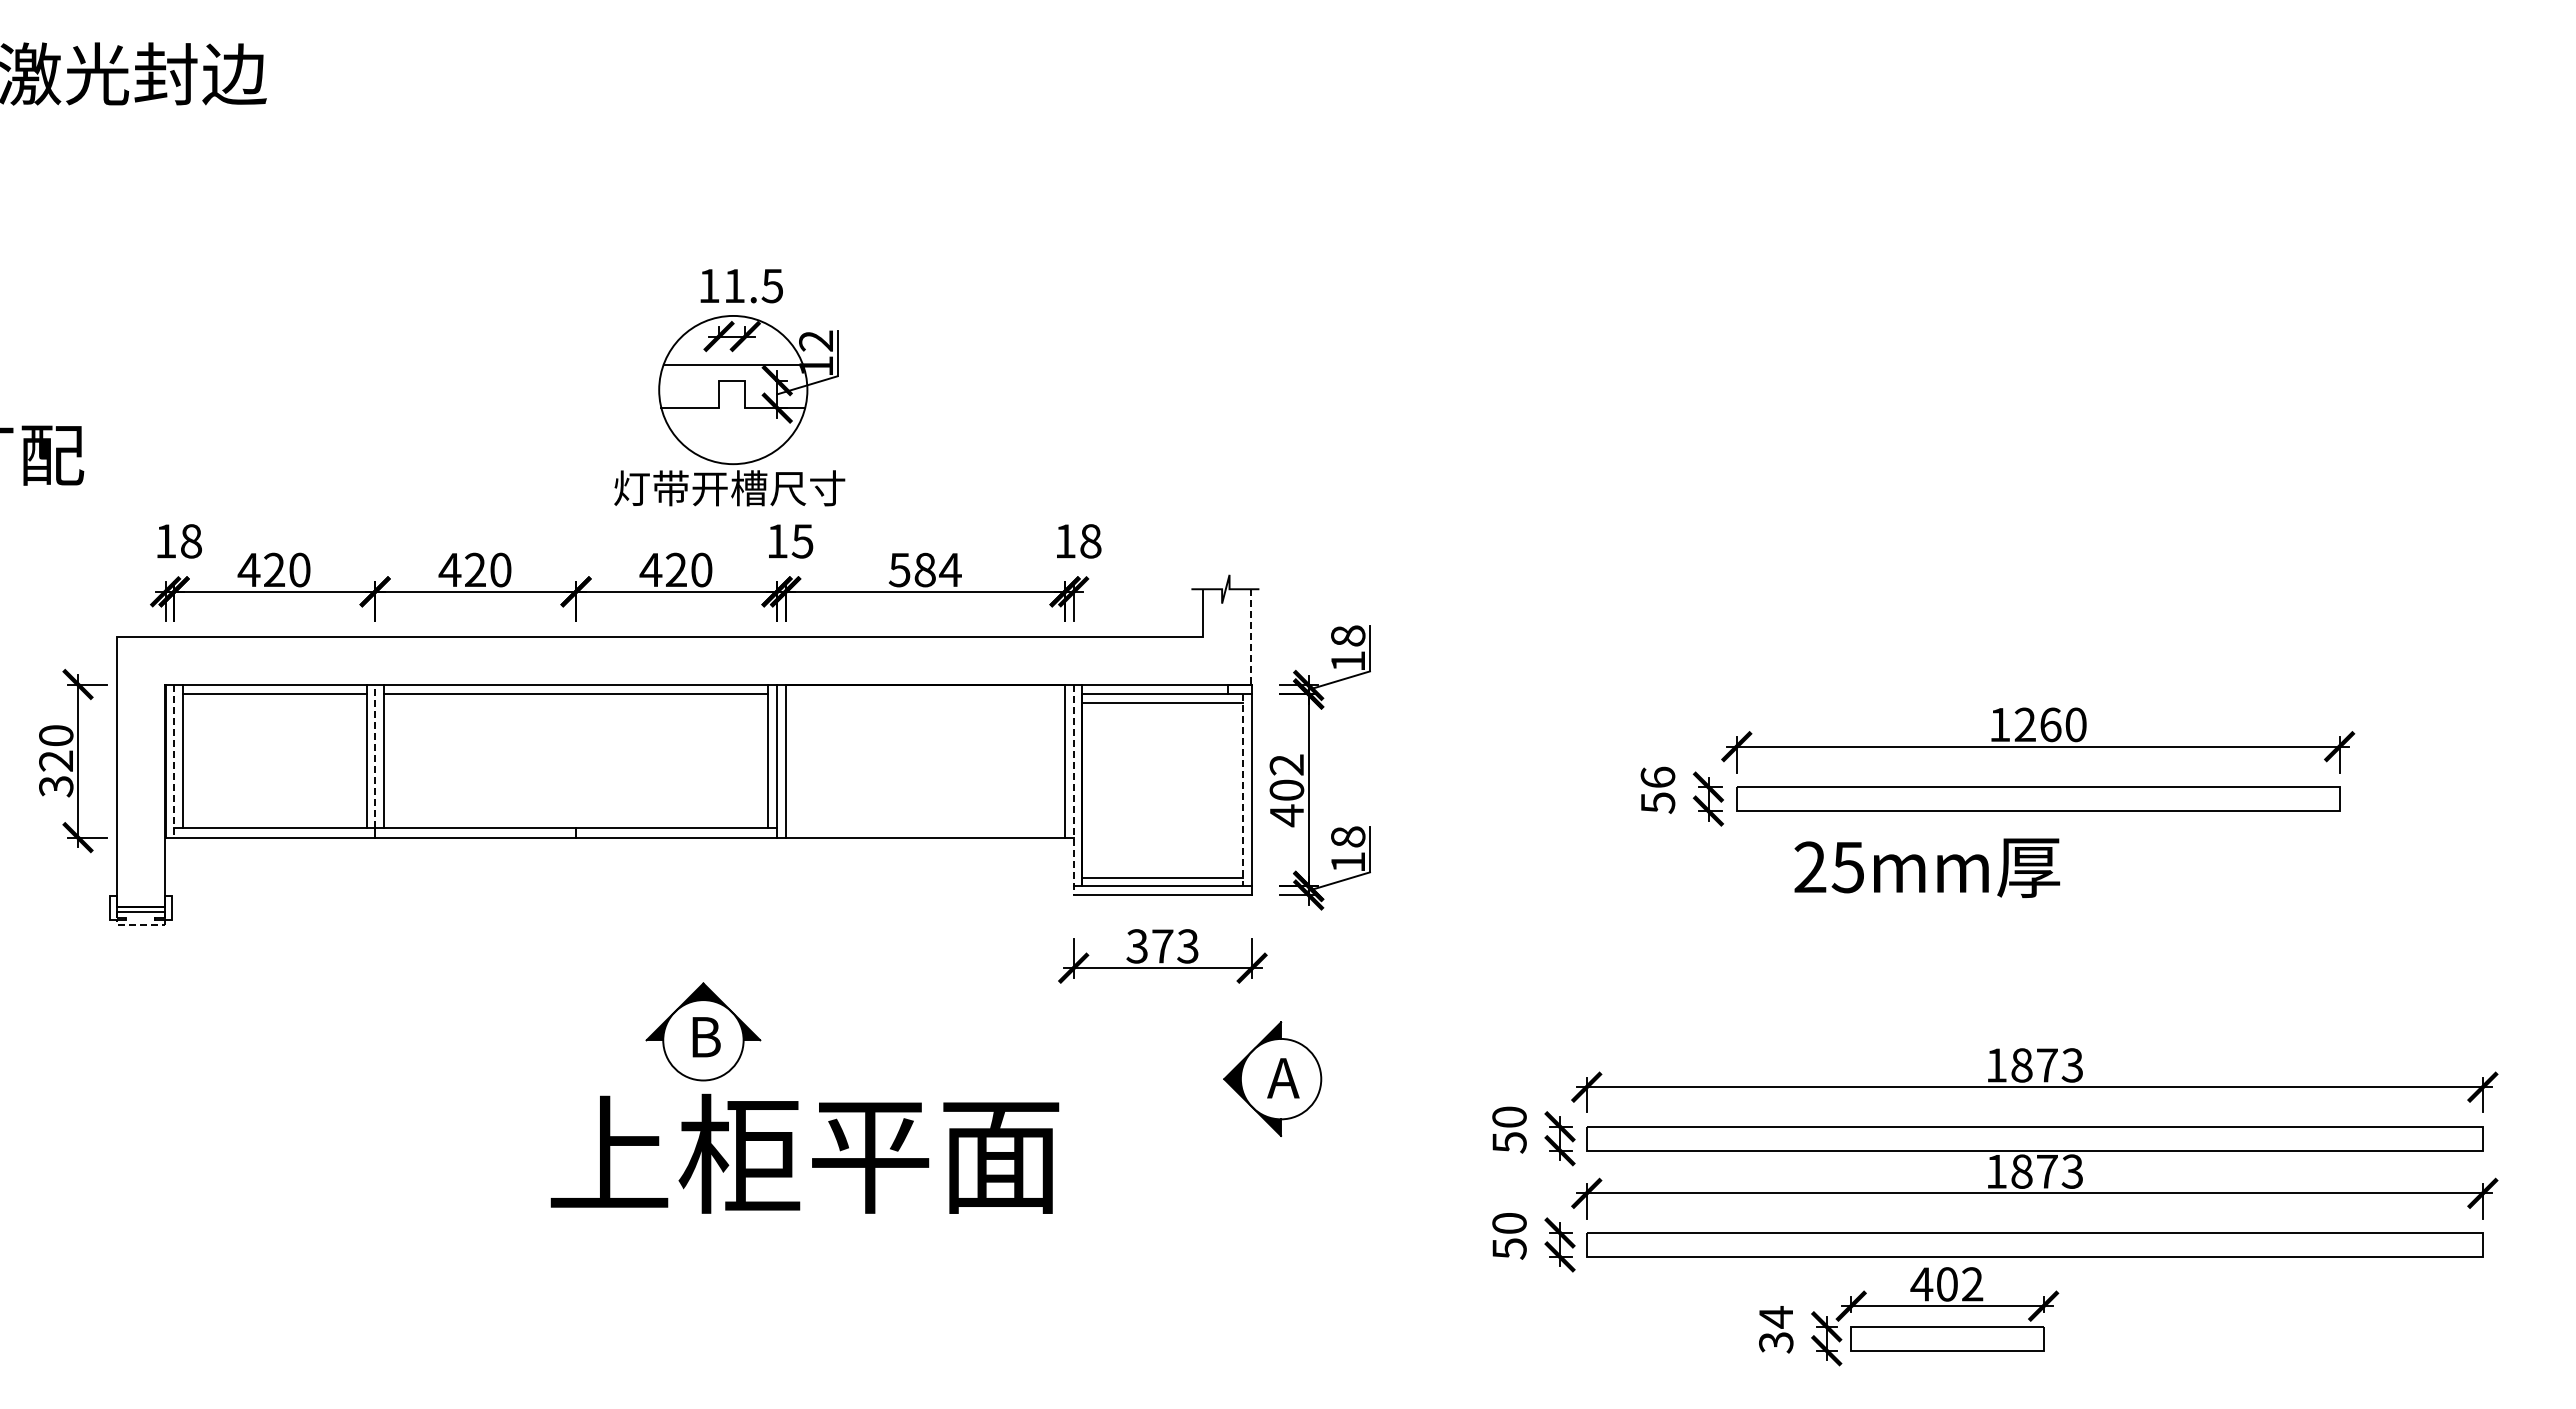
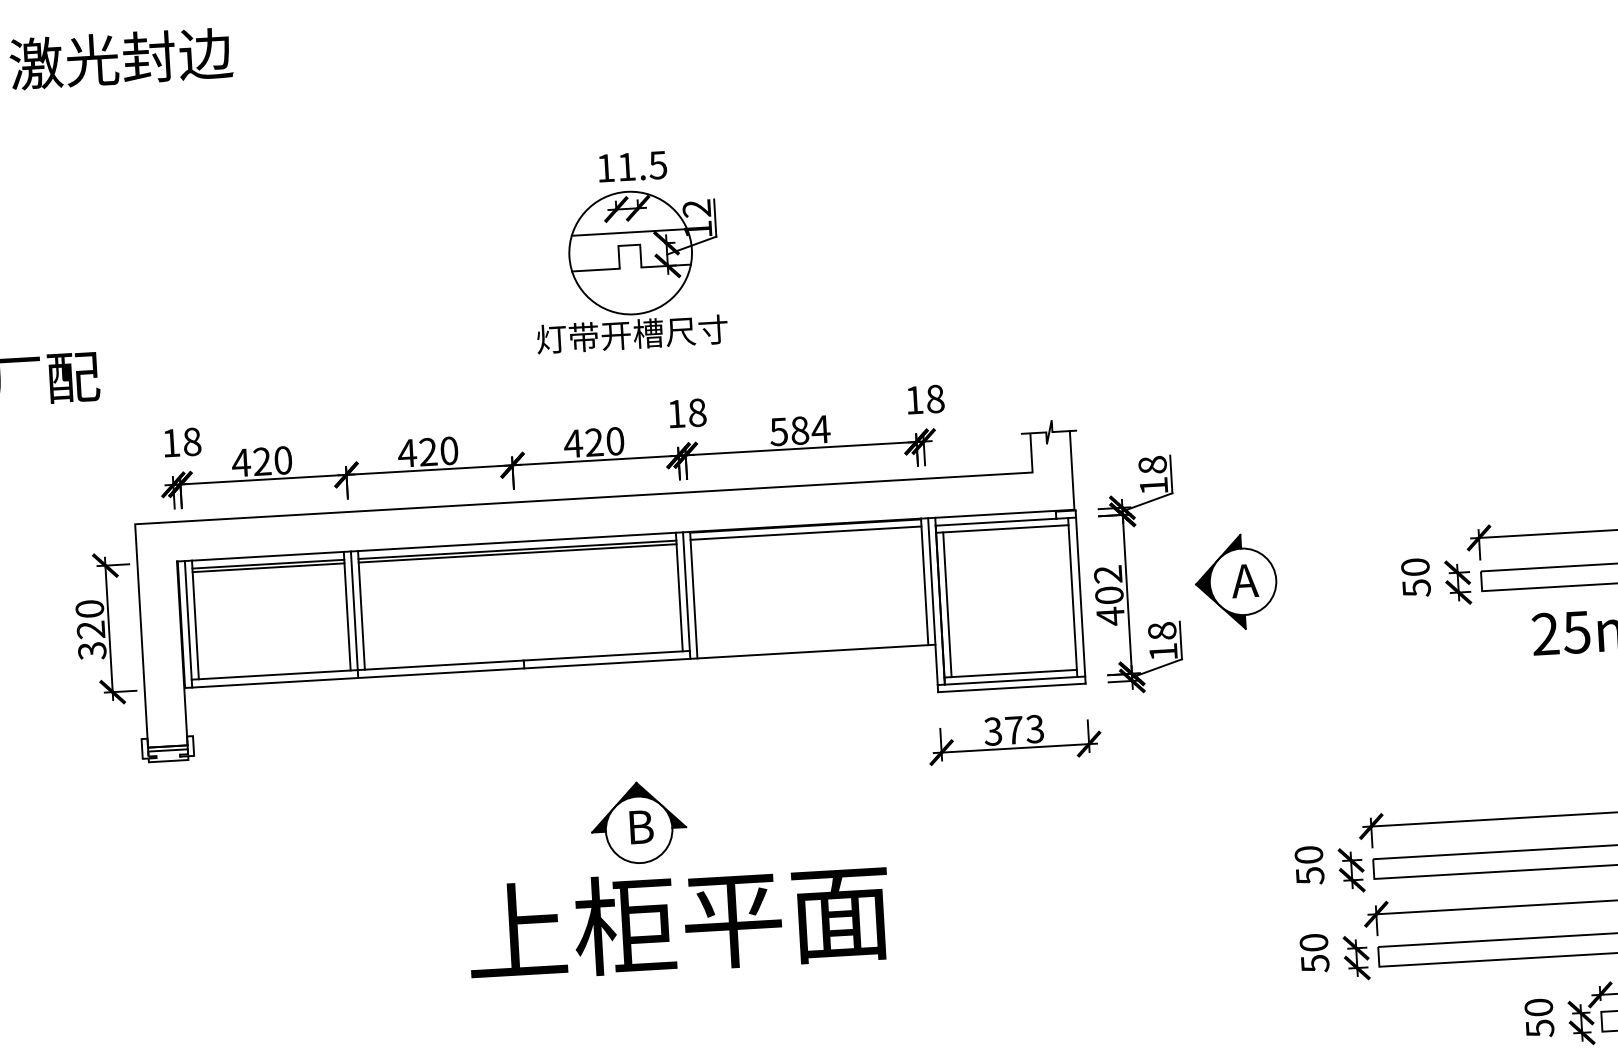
part: (729, 387) -> (627, 251), moved
text: (802, 541) -> (697, 412), 15 -> 18
line: (1250, 636) -> (1071, 470), dashed -> solid
line: (925, 694) -> (806, 533), added
line: (274, 698) -> (268, 567), added
line: (575, 698) -> (517, 553), added
line: (375, 756) -> (354, 610), dashed -> solid
line: (174, 761) -> (188, 624), dashed -> solid
text: (1657, 776) -> (1414, 566), 56 -> 50
line: (1090, 789) -> (947, 604), added
line: (1073, 790) -> (933, 605), dashed -> solid
line: (1242, 790) -> (1072, 597), dashed -> solid
line: (140, 924) -> (168, 760), dashed -> solid
part: (1272, 1078) -> (1235, 581), moved
text: (804, 1153) -> (678, 921), moved
text: (1776, 1329) -> (1539, 1017), 34 -> 50

